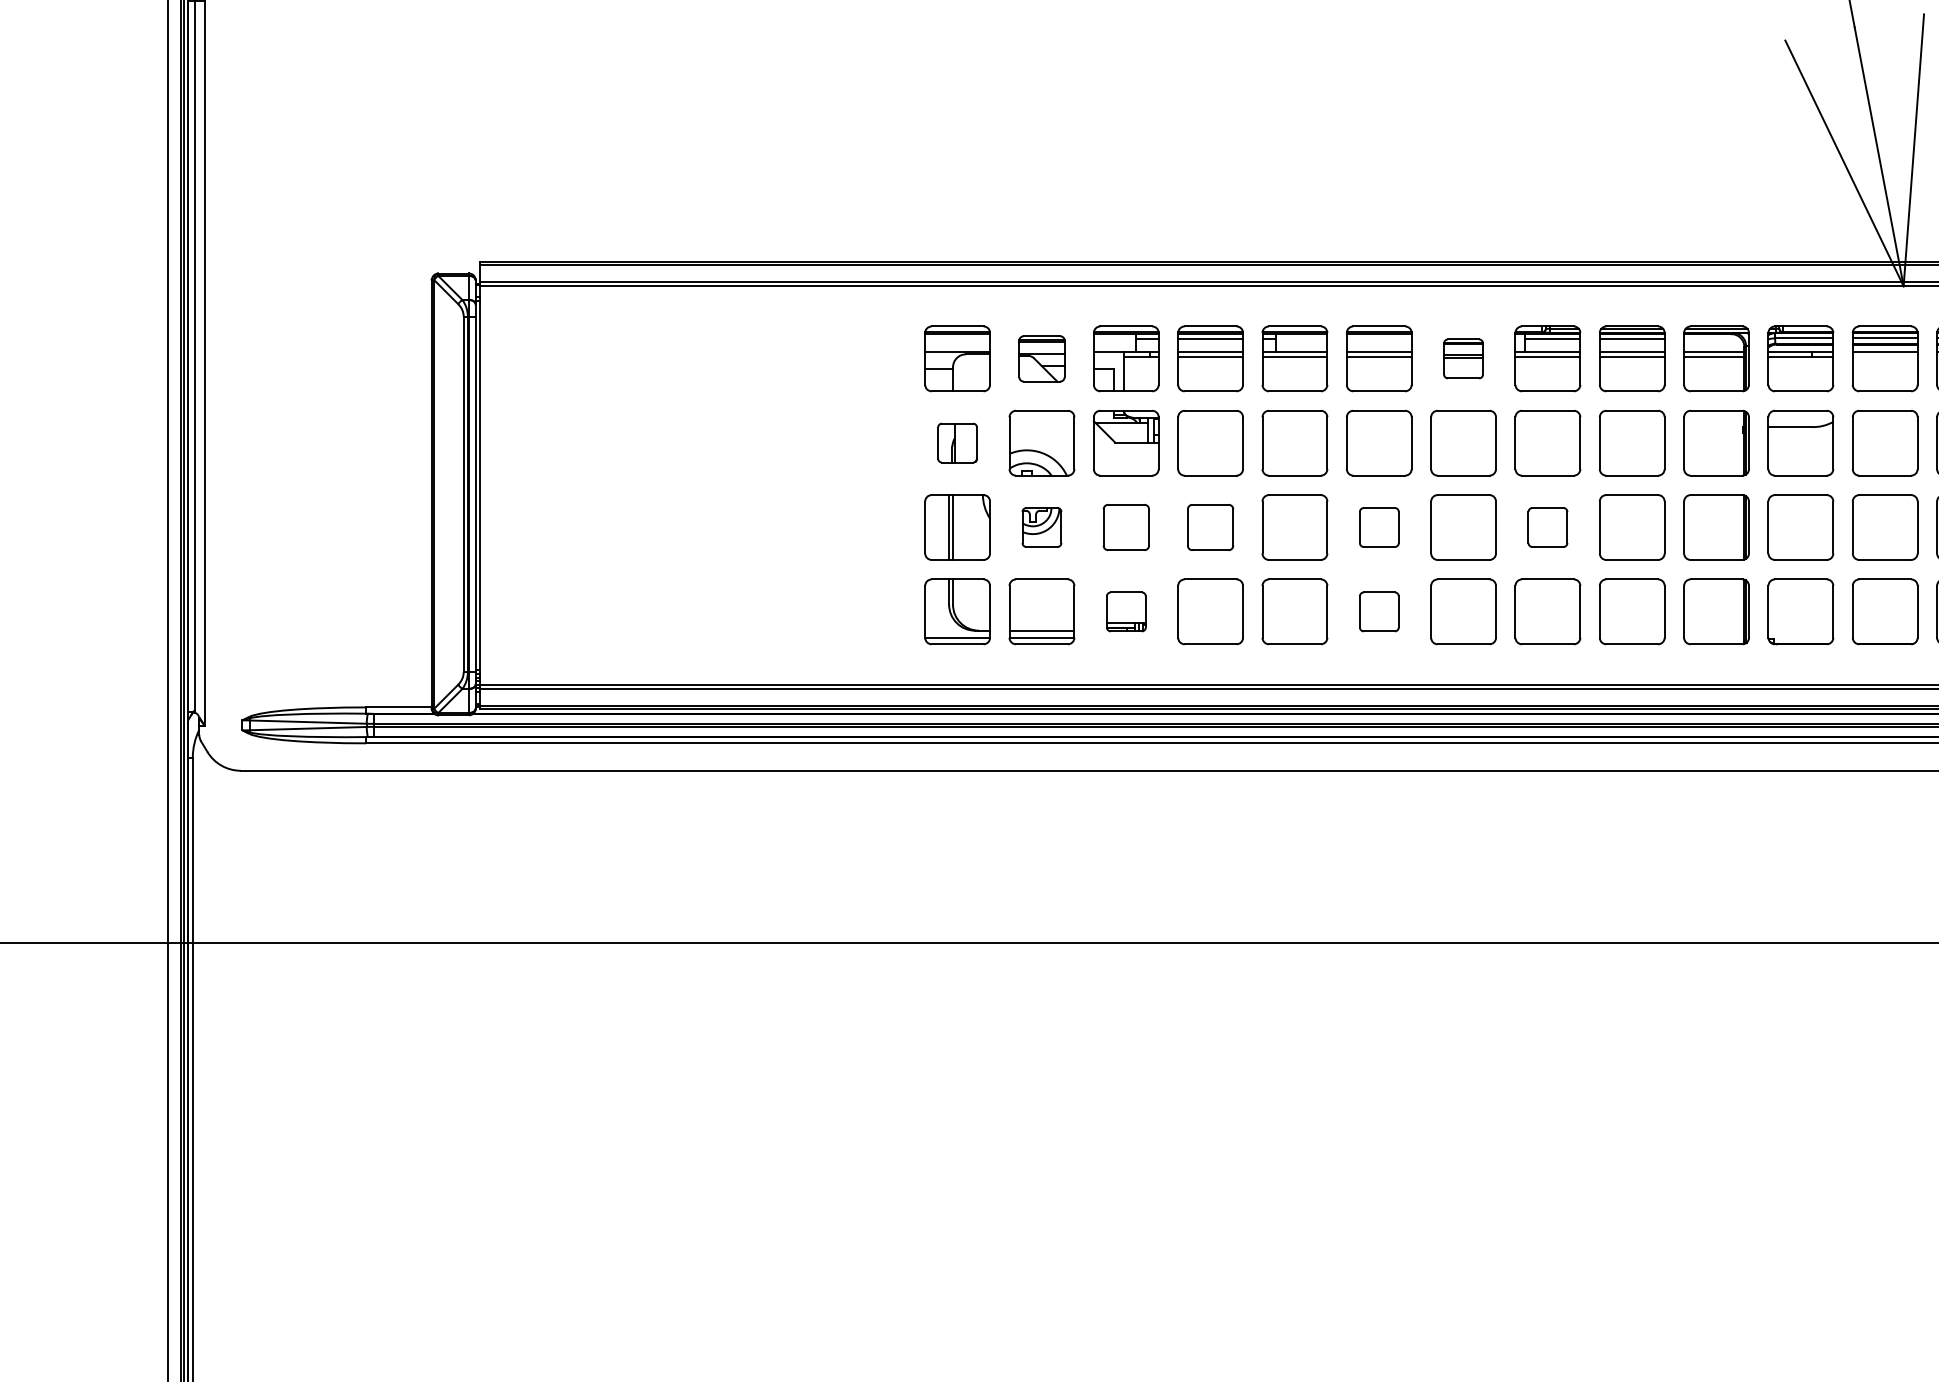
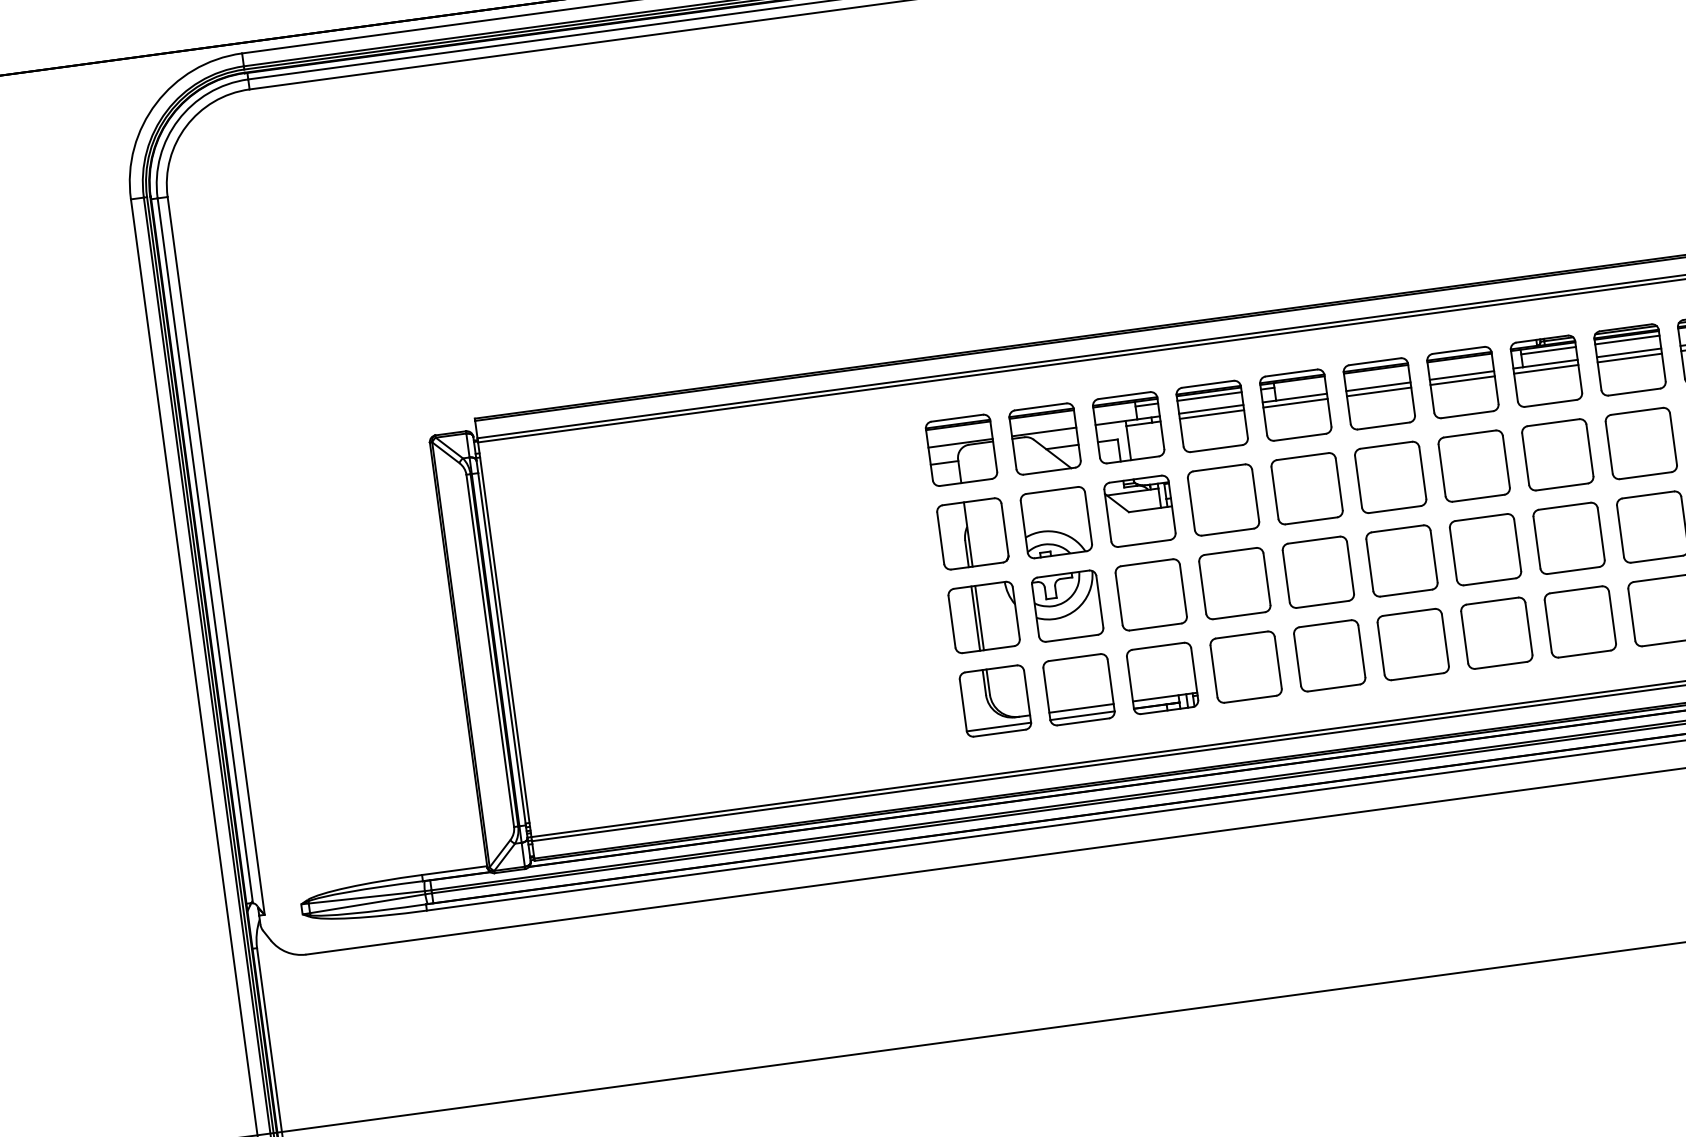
part: (1041, 358) -> (1044, 438), size x1.43
part: (1463, 358) -> (1462, 382), size x1.67
part: (957, 442) -> (972, 533), size x1.67
part: (1041, 527) -> (1067, 606), size x1.67
part: (1126, 527) -> (1151, 594), size x1.43
part: (1210, 527) -> (1234, 583), size x1.43
part: (1379, 527) -> (1402, 560), size x1.67
part: (1547, 527) -> (1568, 538), size x1.67
part: (1126, 611) -> (1162, 678), size x1.67
part: (1379, 611) -> (1413, 644), size x1.67

